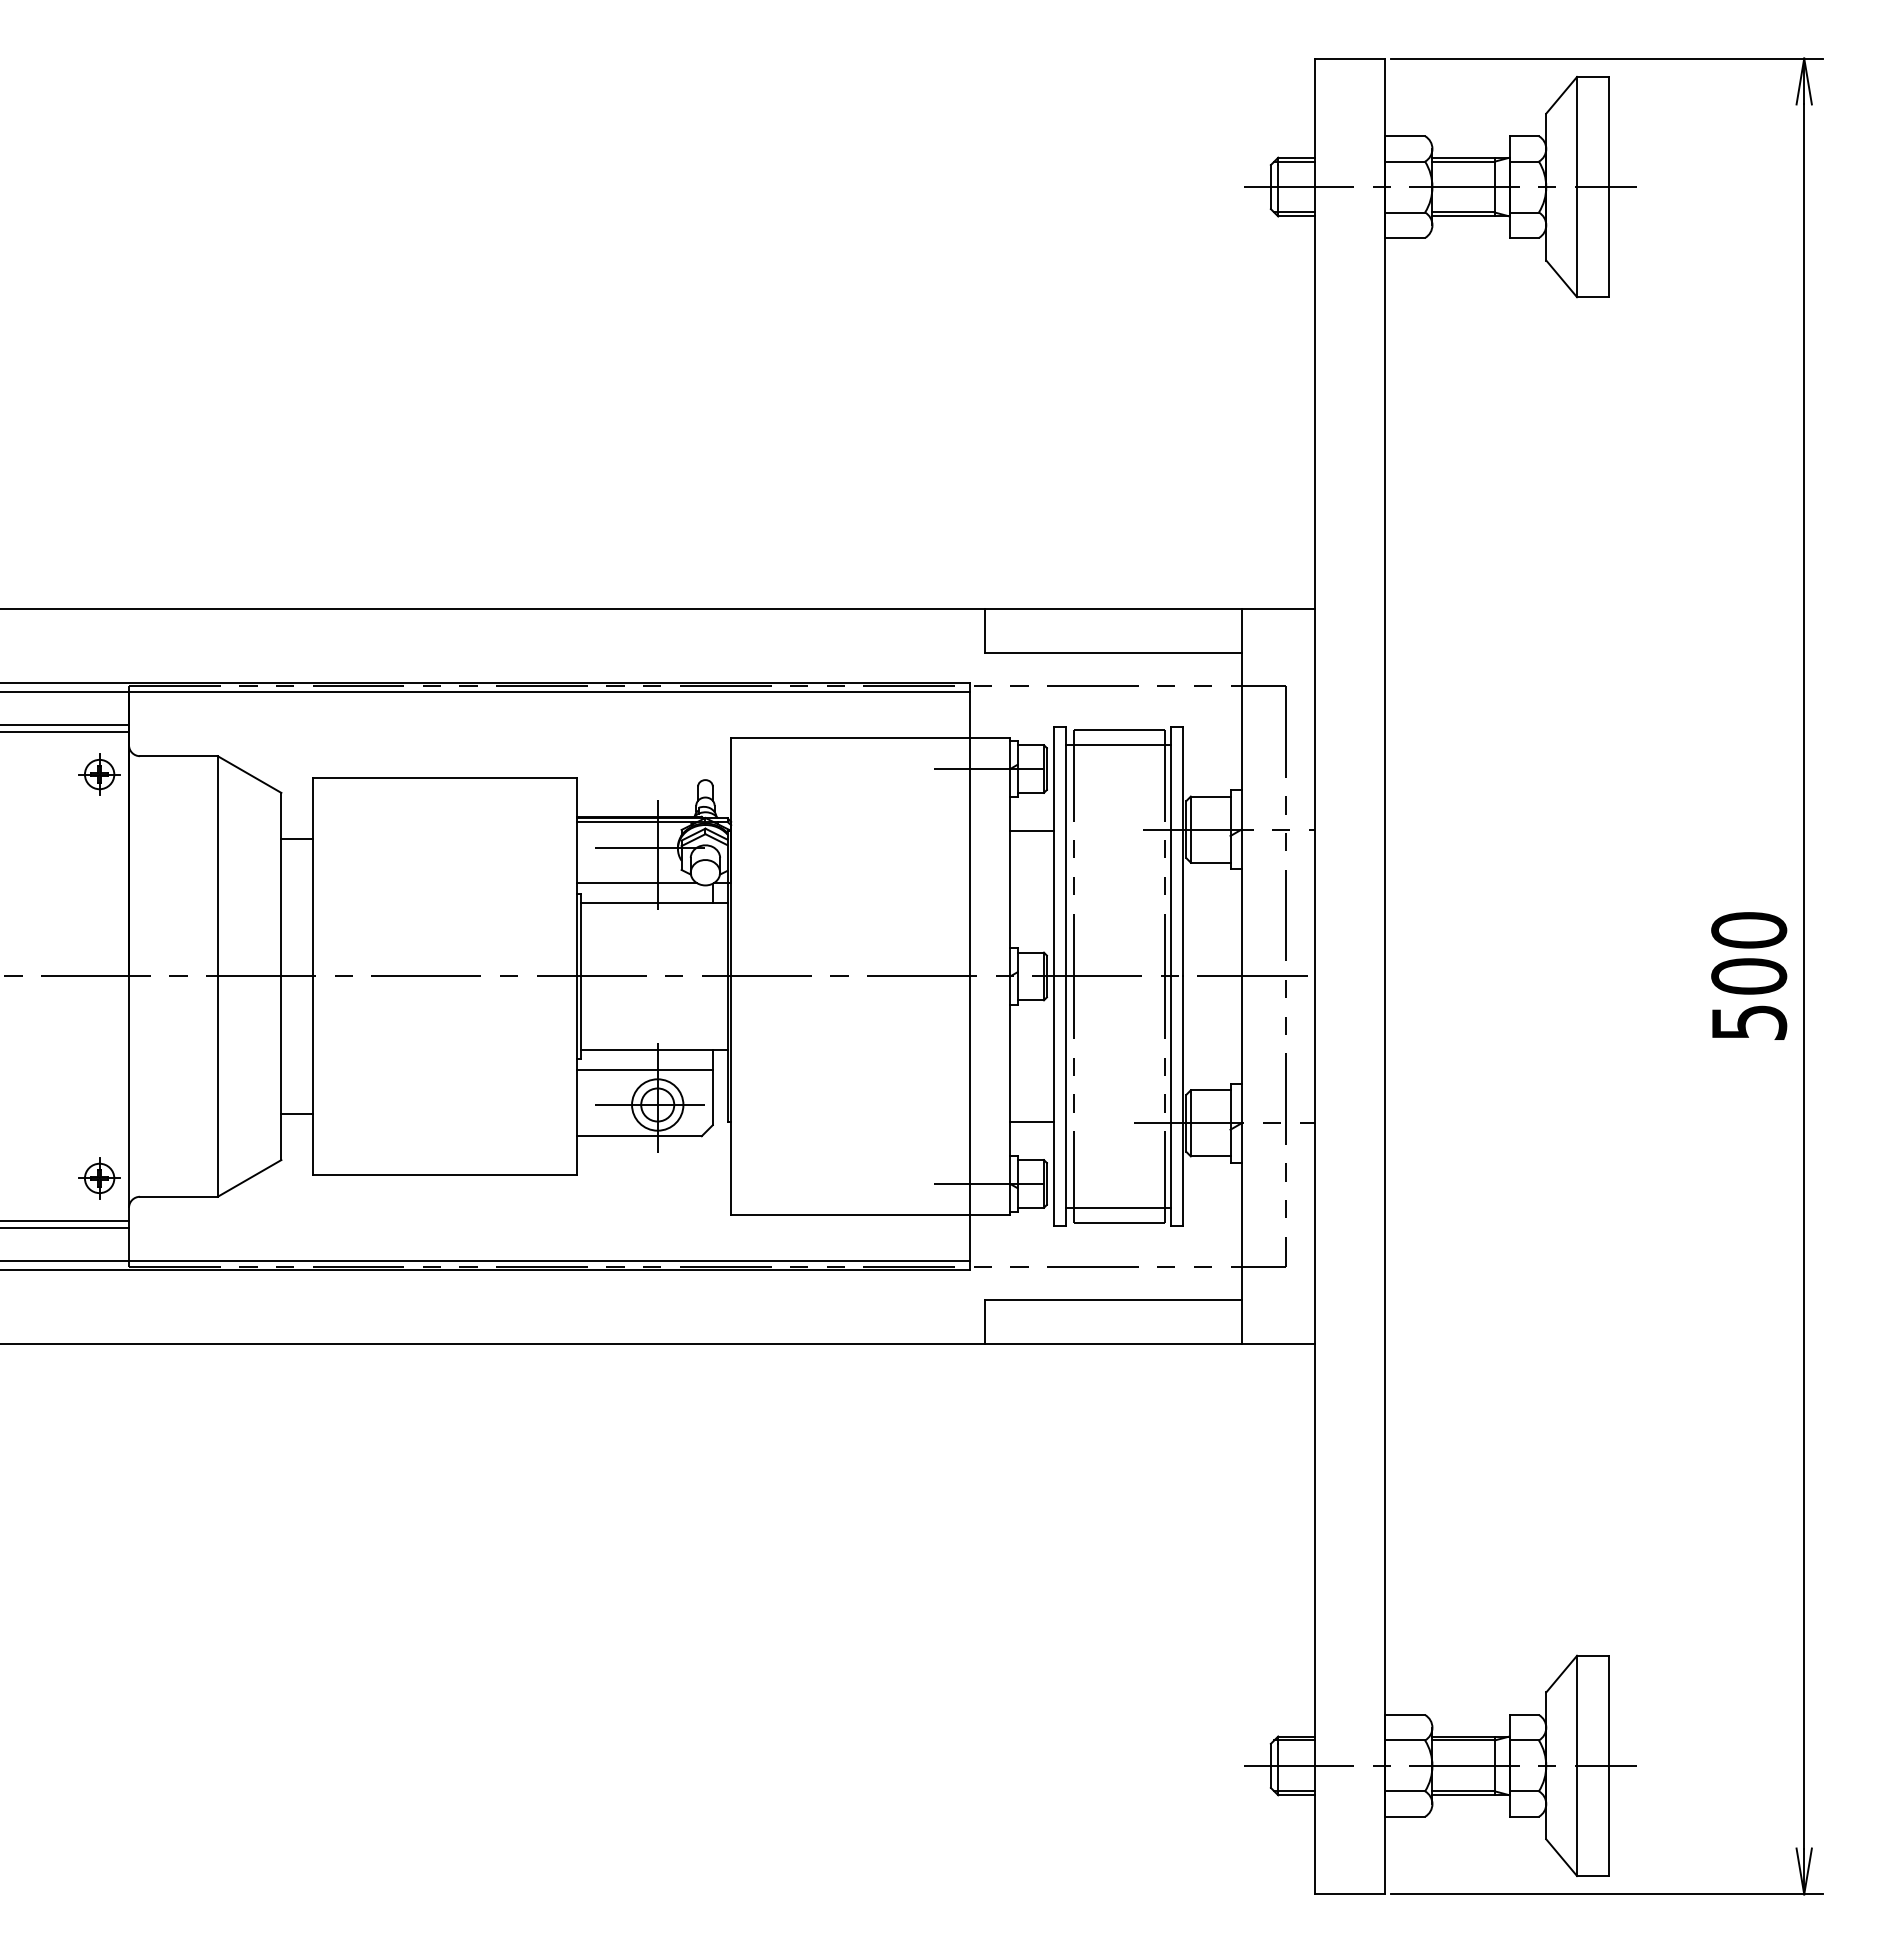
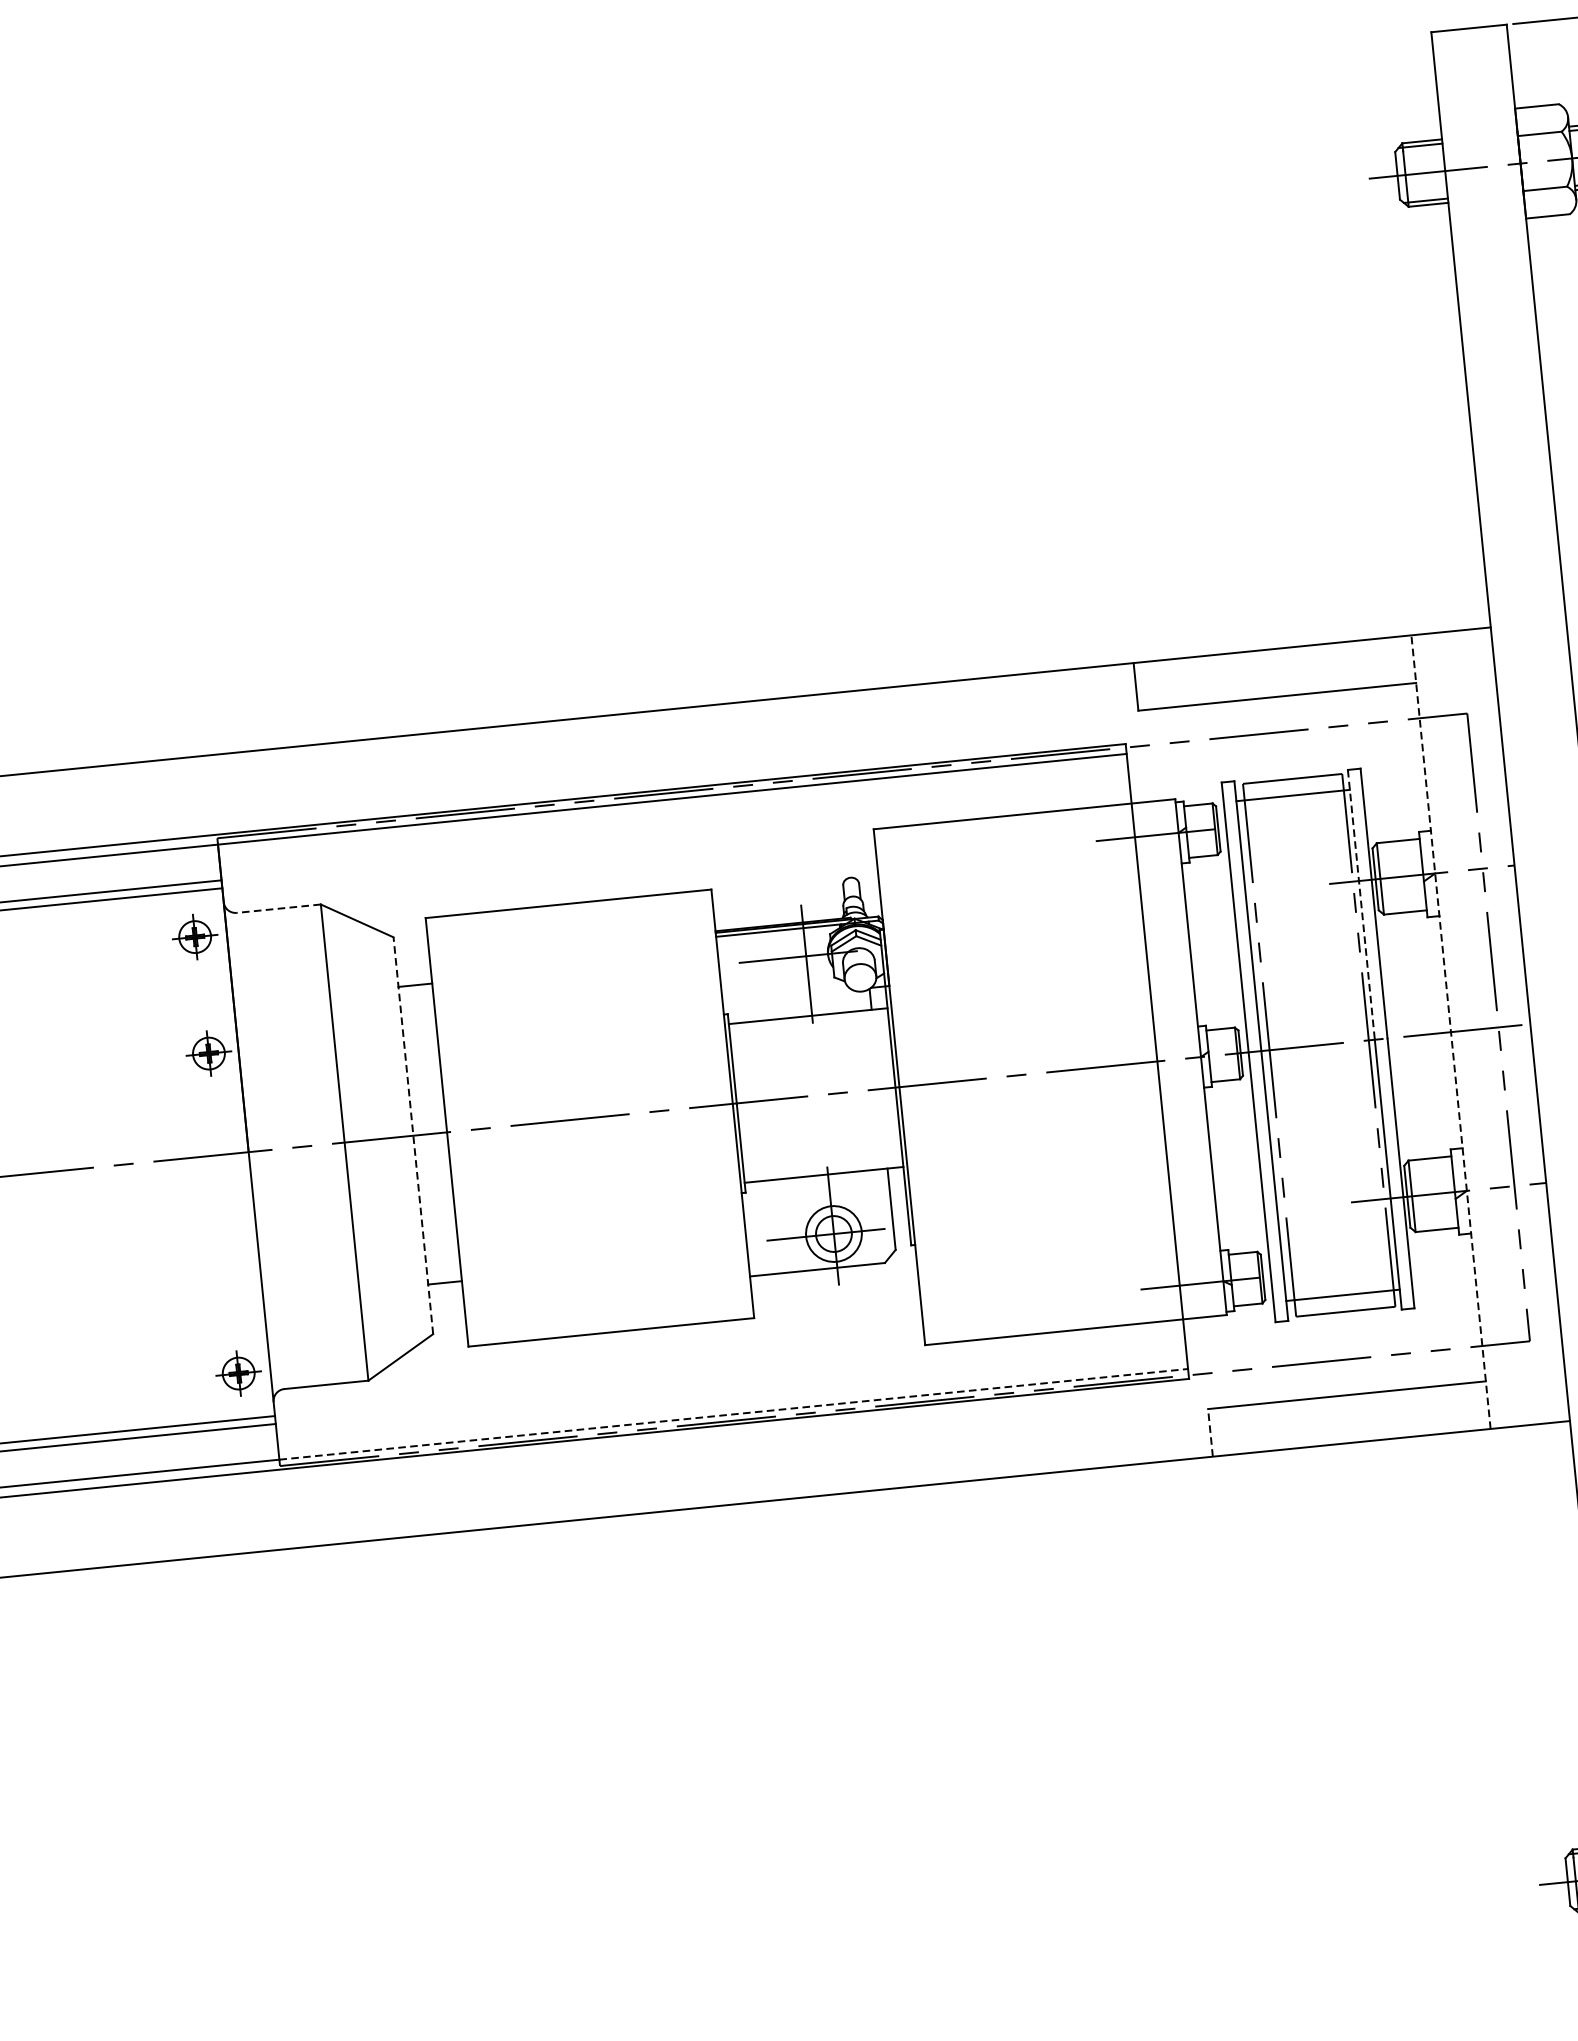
line: (178, 756) -> (278, 909), solid -> dashed
line: (1032, 830) -> (1209, 896), removed
line: (1171, 851) -> (1361, 904), solid -> dashed
part: (101, 882) -> (208, 1053), added
line: (636, 882) -> (787, 995), removed
line: (1241, 975) -> (1450, 1031), solid -> dashed
line: (281, 976) -> (413, 1135), solid -> dashed
line: (644, 1070) -> (815, 1198), removed
line: (1032, 1122) -> (1240, 1212), removed
line: (549, 1261) -> (733, 1414), solid -> dashed
line: (984, 1321) -> (1210, 1432), solid -> dashed

